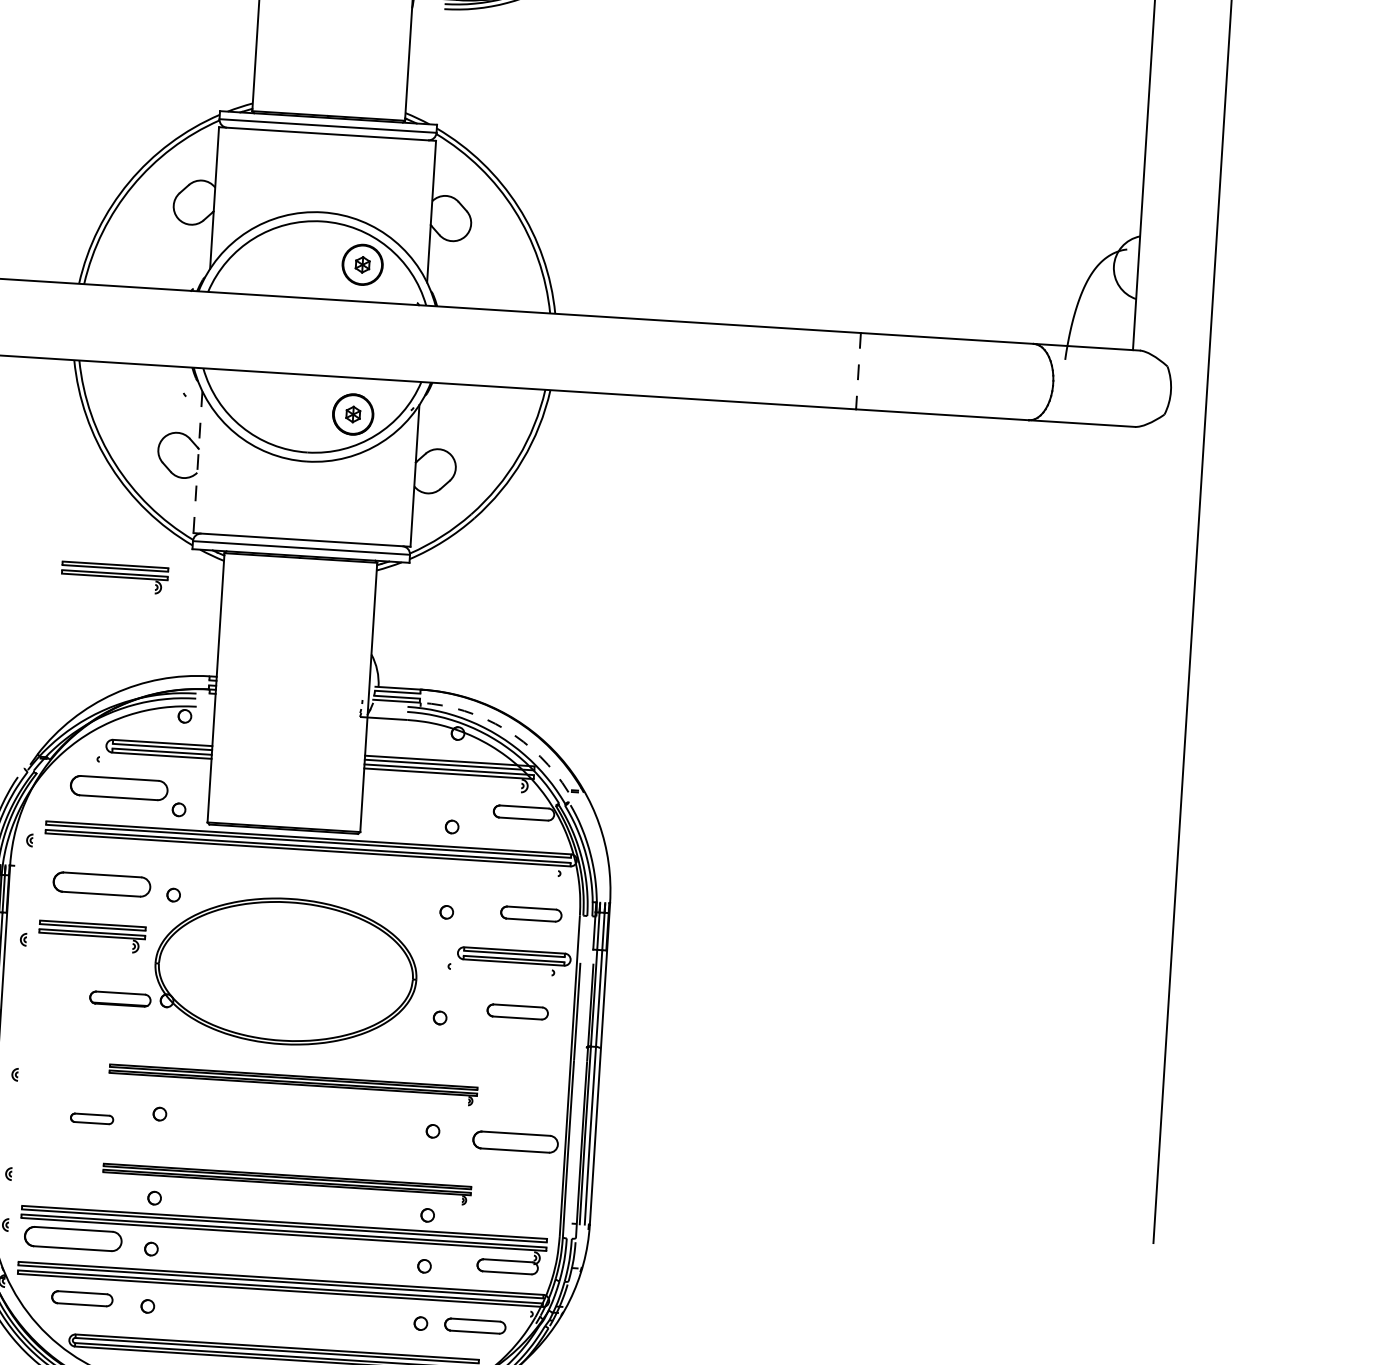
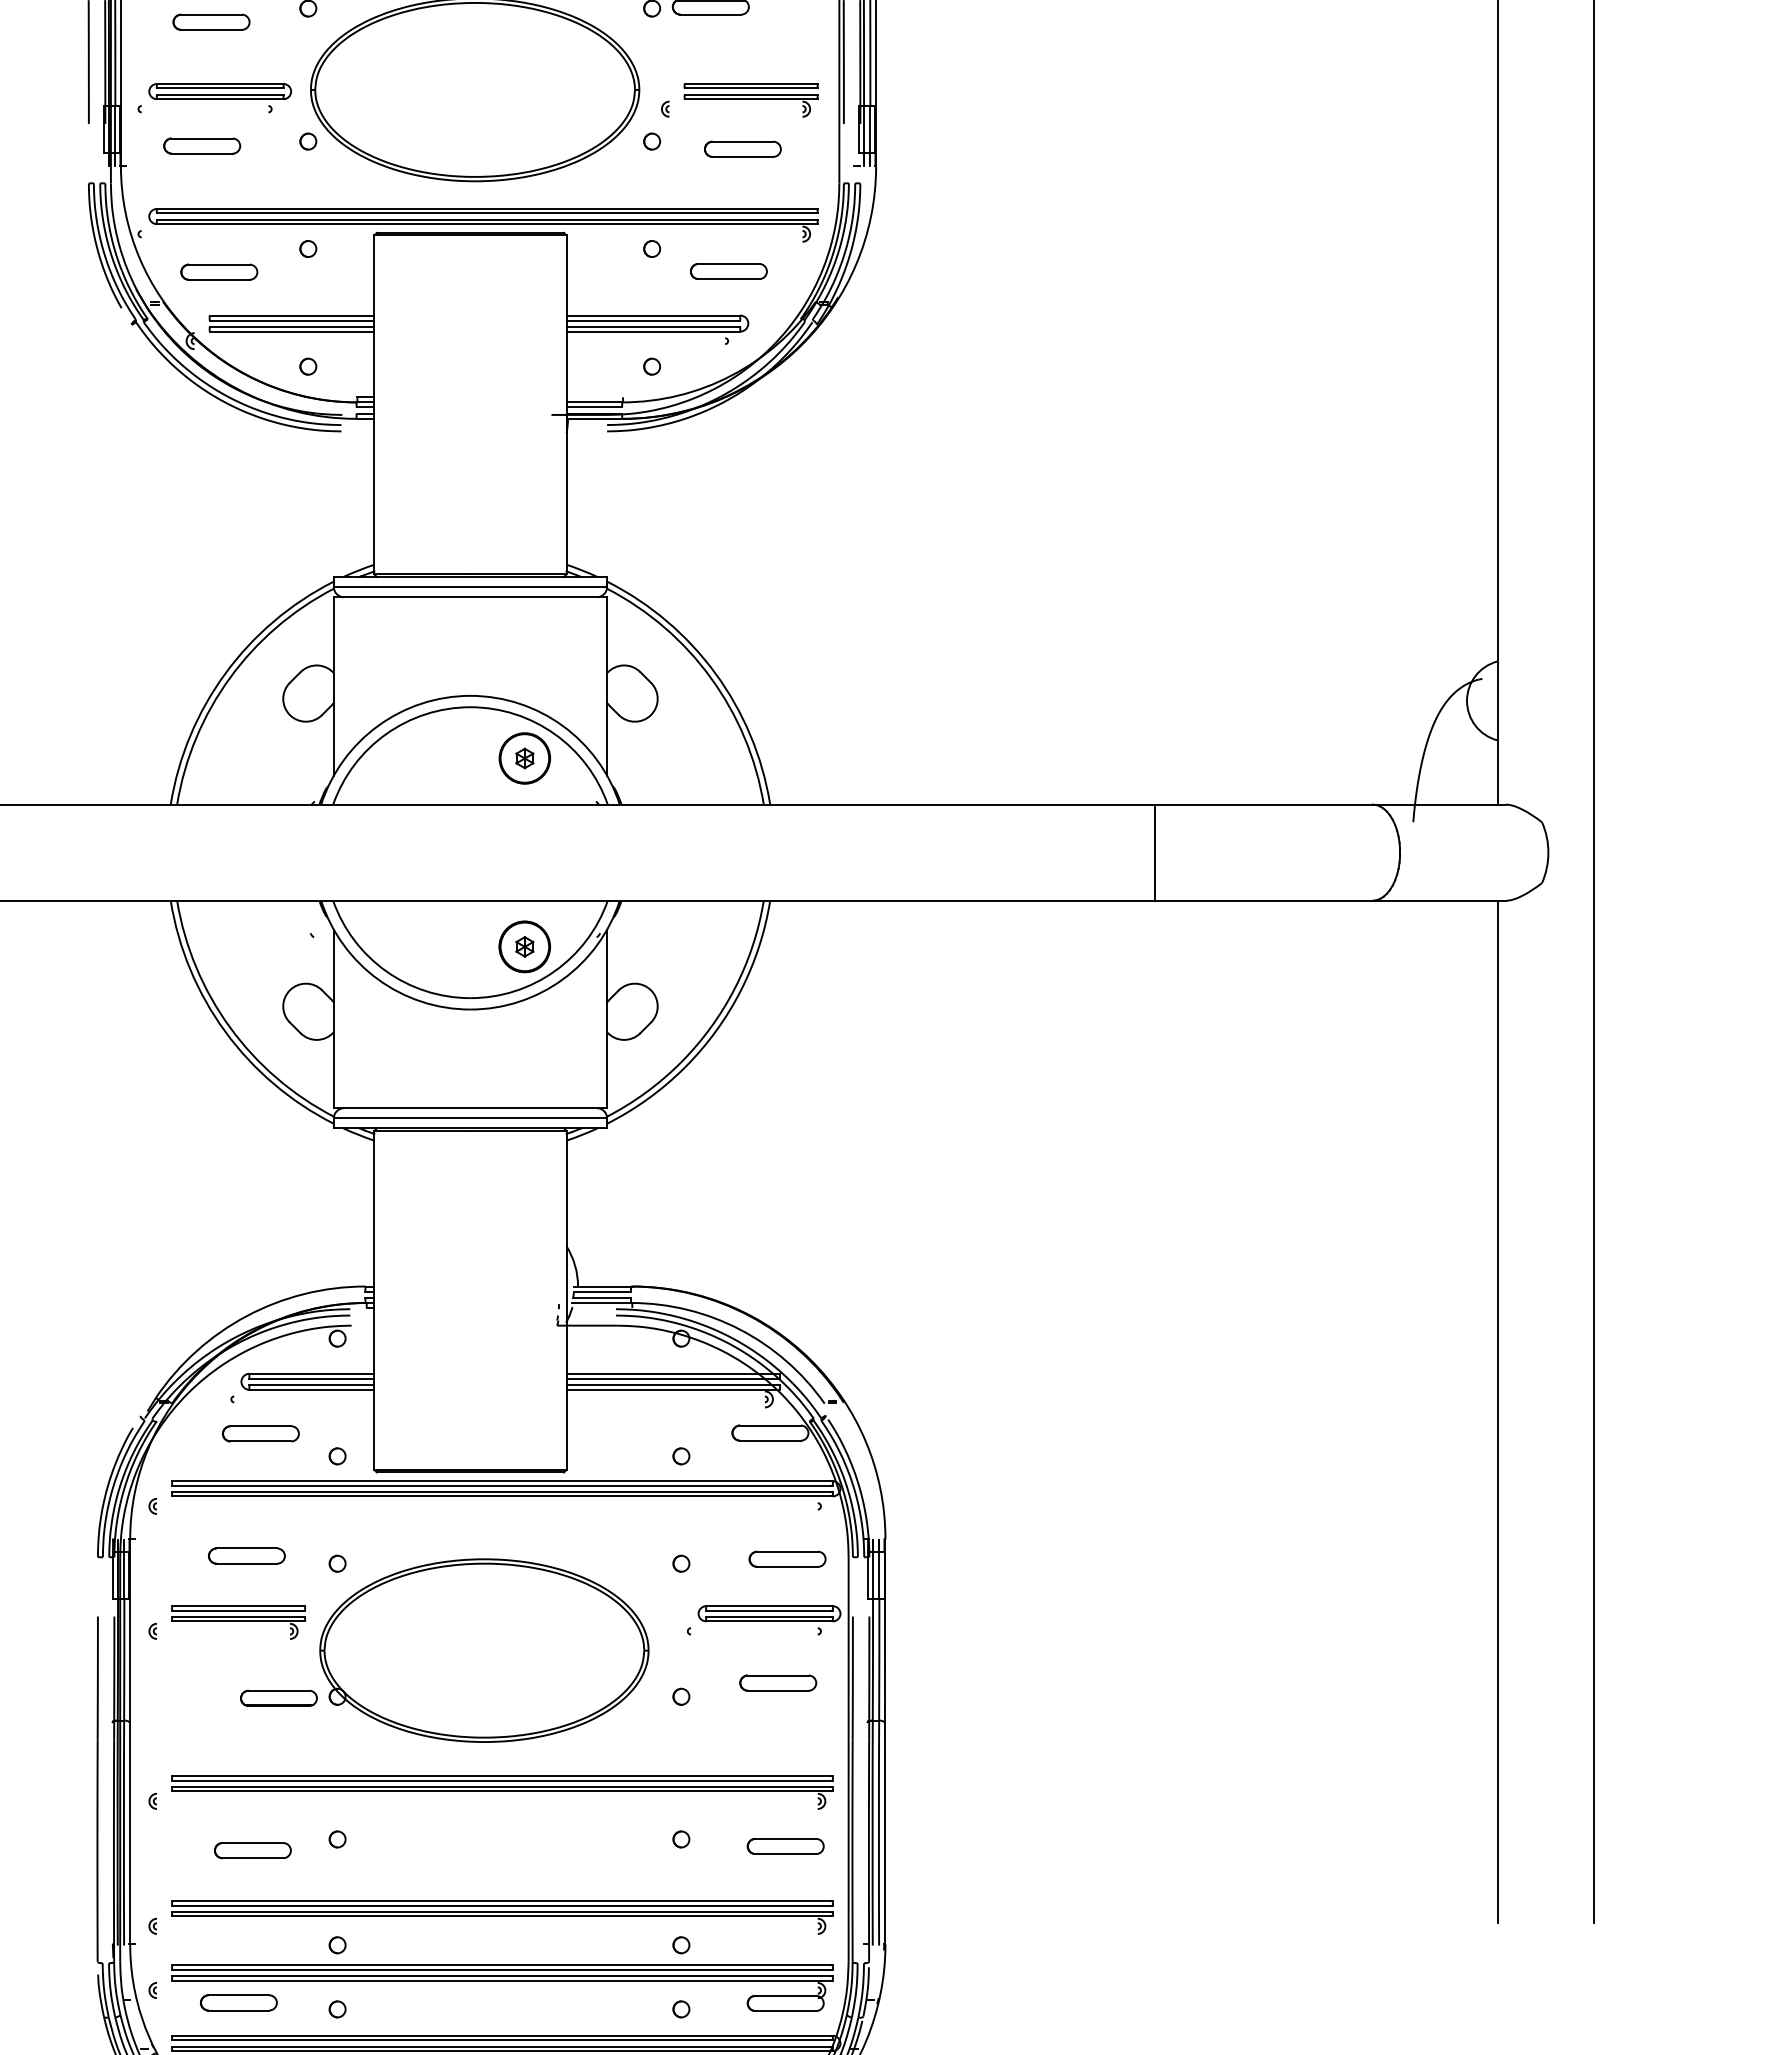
line: (858, 371) -> (1154, 853), dashed -> solid
line: (197, 462) -> (333, 1019), dashed -> solid
part: (114, 577) -> (238, 1170), removed
arc: (505, 729) -> (740, 1329), dashed -> solid
part: (118, 787) -> (260, 1433), size x0.62
line: (1102, 832) -> (1497, 1411), added
part: (101, 884) -> (246, 1555), size x0.62
part: (293, 1085) -> (502, 1792), size x1.43
part: (91, 1118) -> (252, 1850), size x1.43
part: (515, 1142) -> (785, 1846), size x0.71
part: (287, 1184) -> (502, 1917), size x1.43
part: (73, 1238) -> (238, 2002), size x0.62

